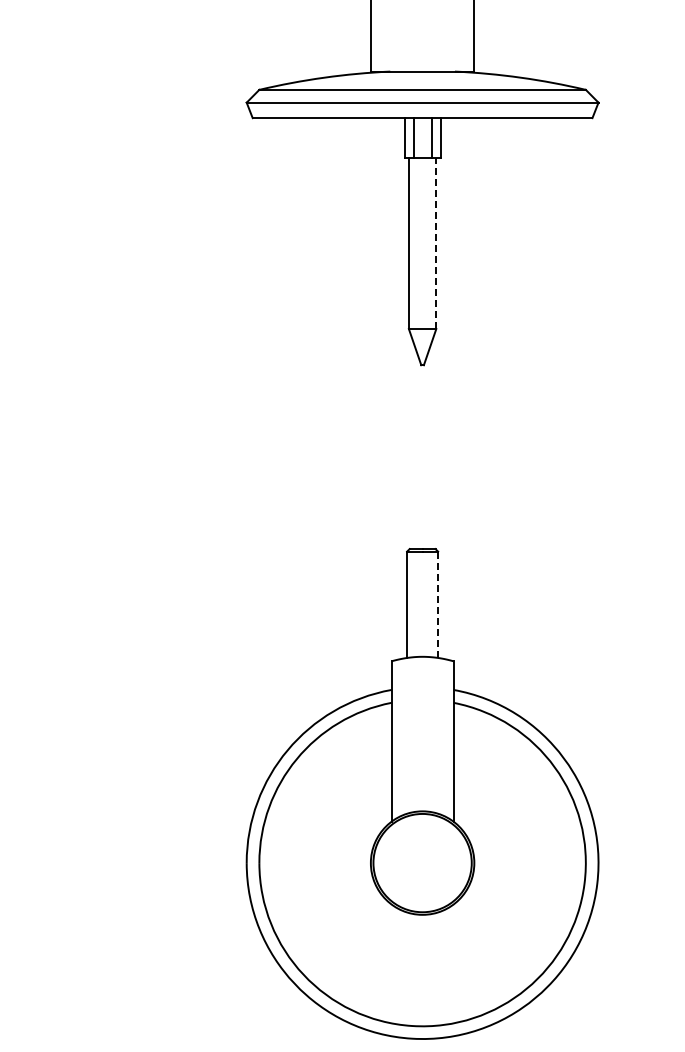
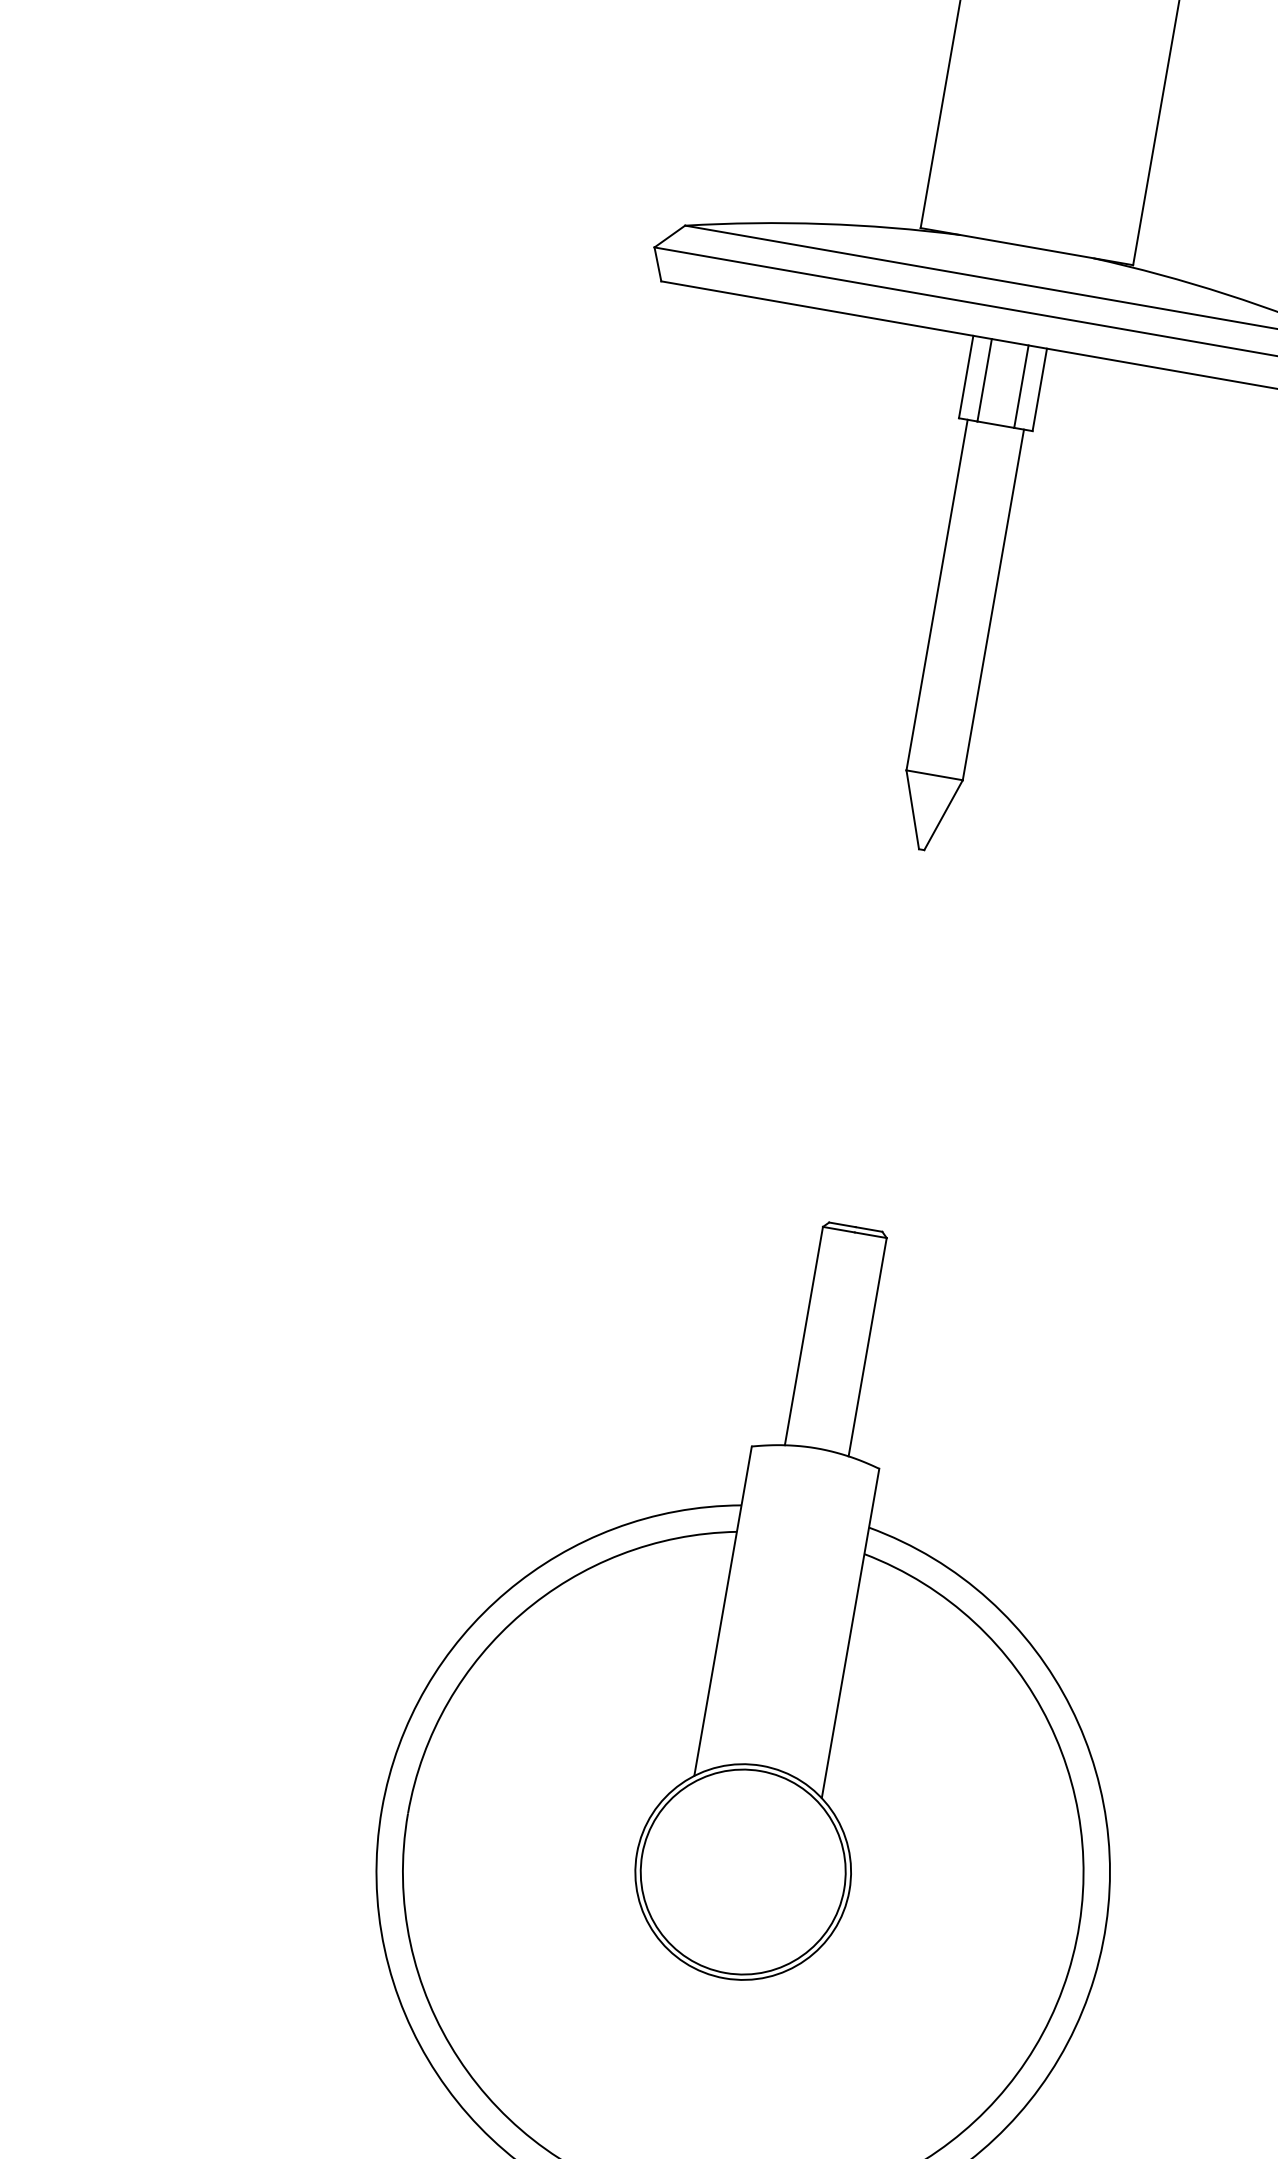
line: (436, 243) -> (993, 604), dashed -> solid
line: (438, 604) -> (868, 1346), dashed -> solid

